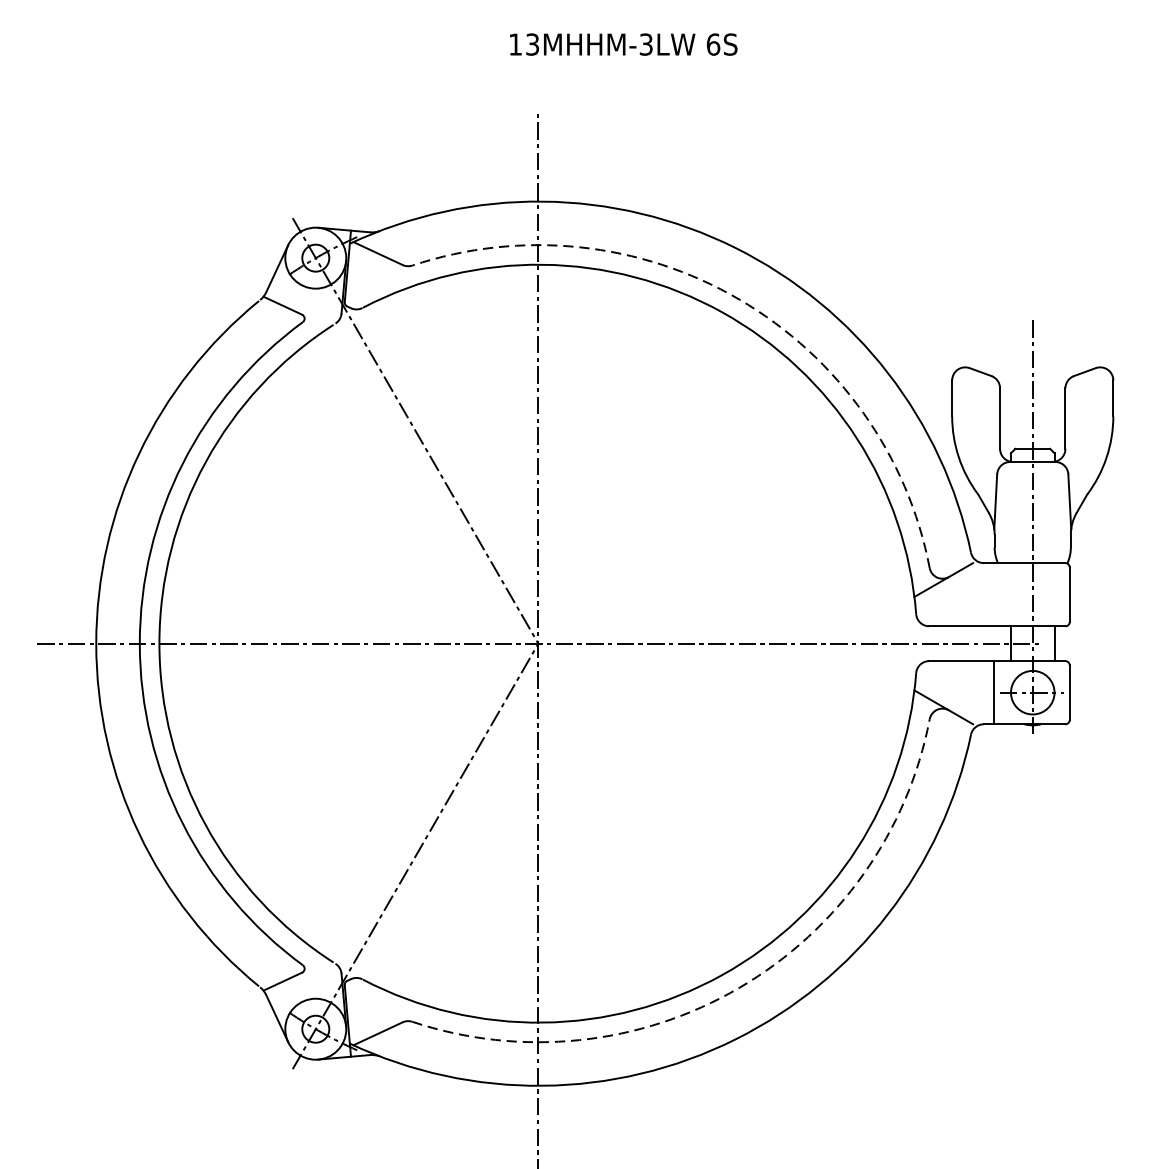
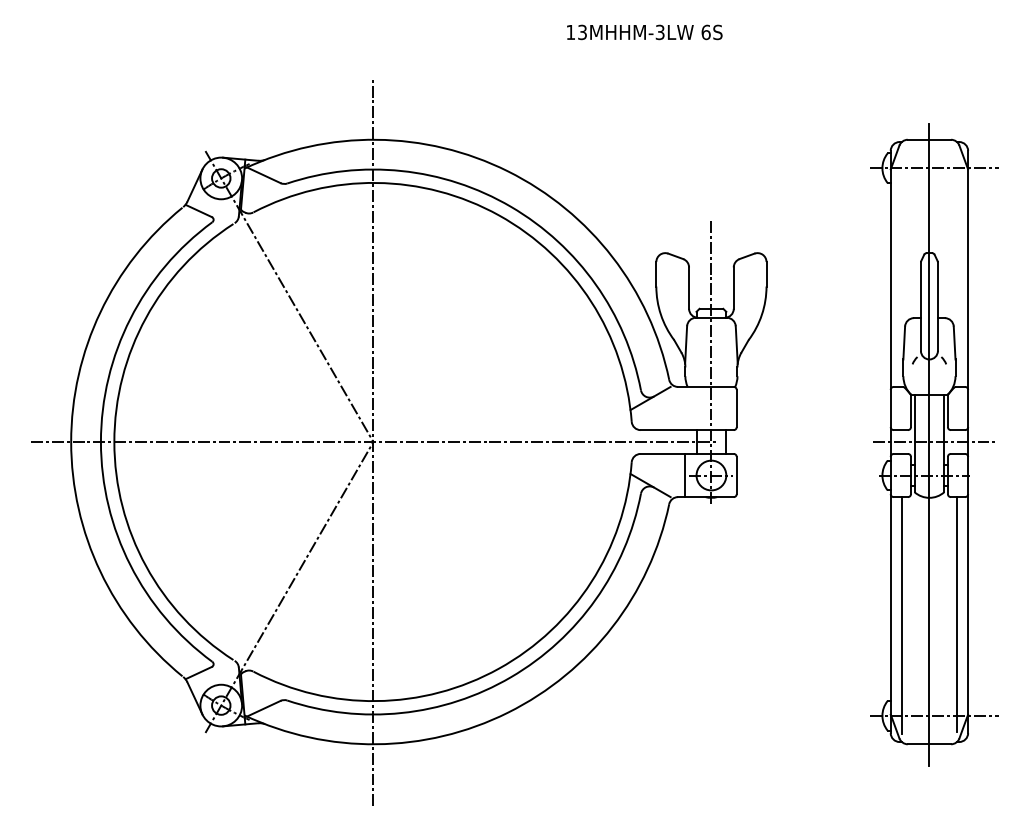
text: (623, 44) -> (644, 32), moved
arc: (738, 299) -> (510, 206), dashed -> solid
arc: (738, 988) -> (510, 677), dashed -> solid

